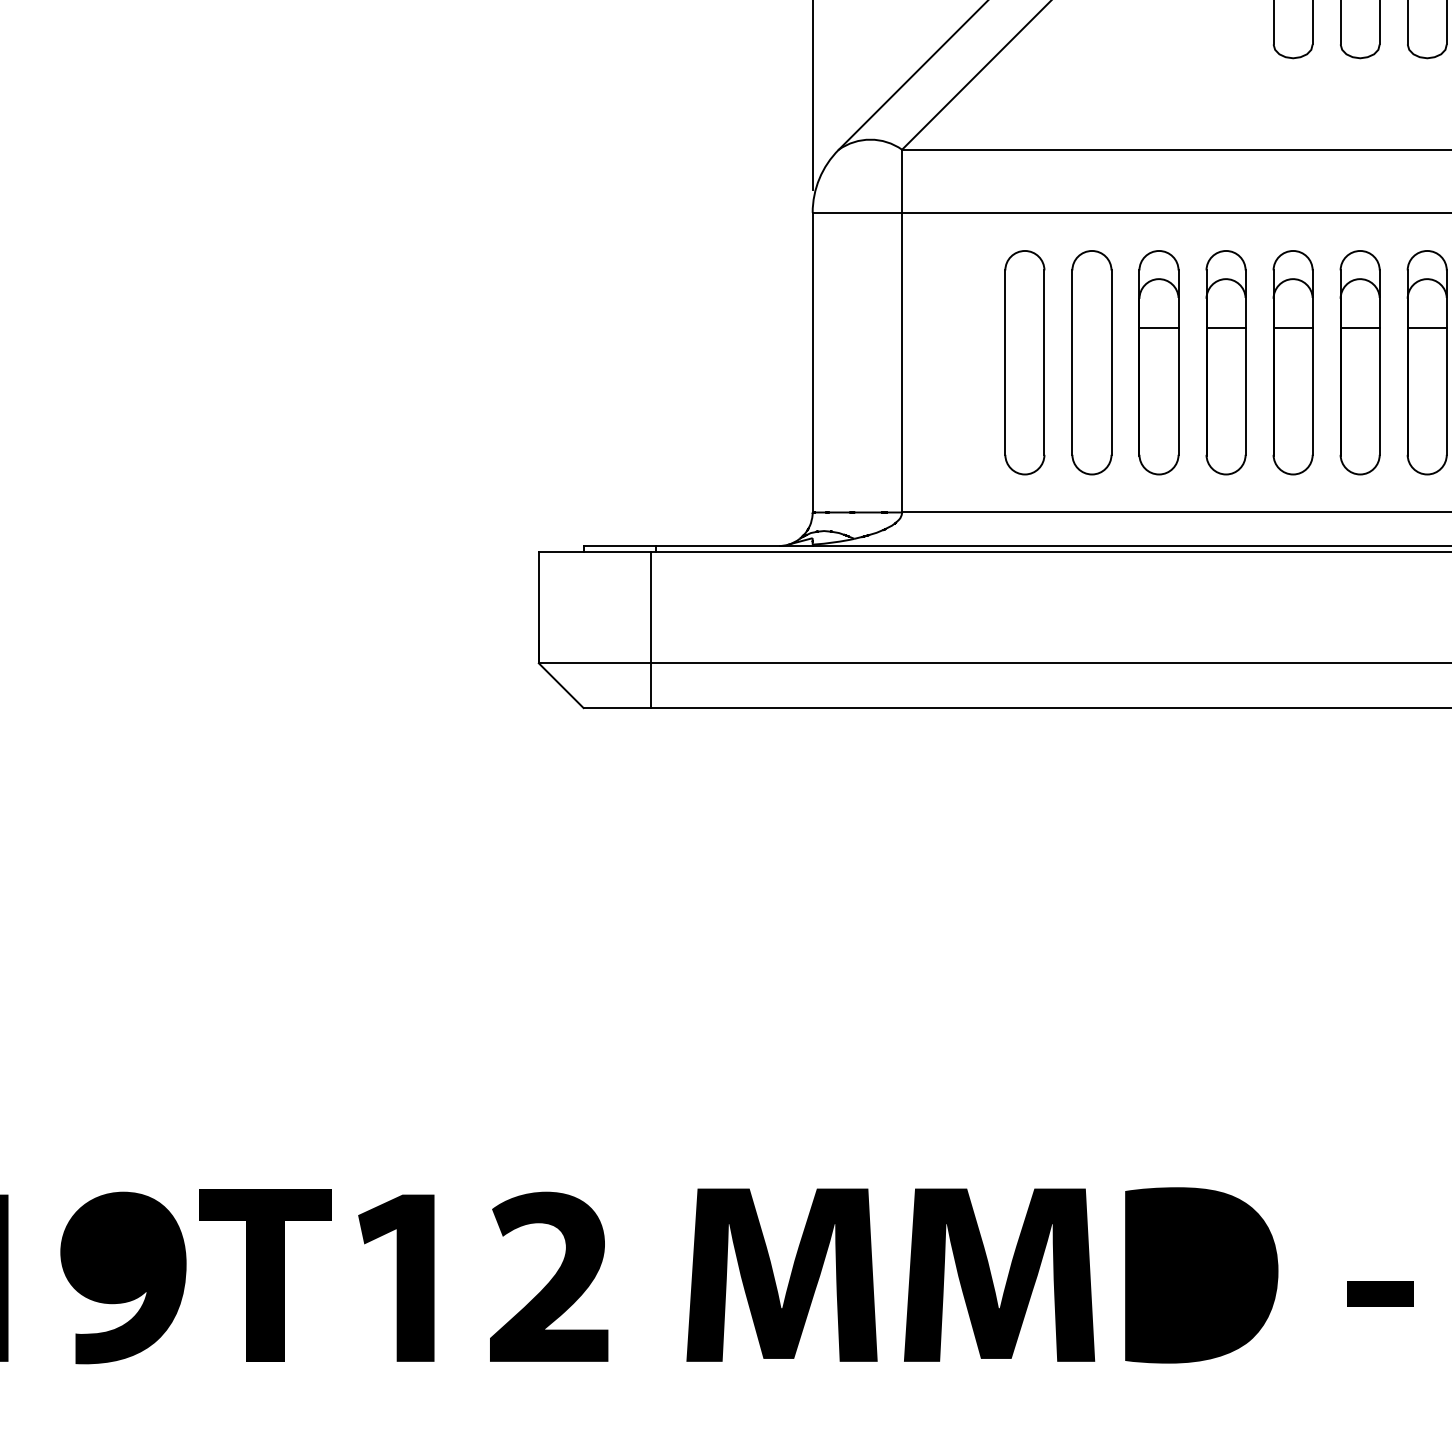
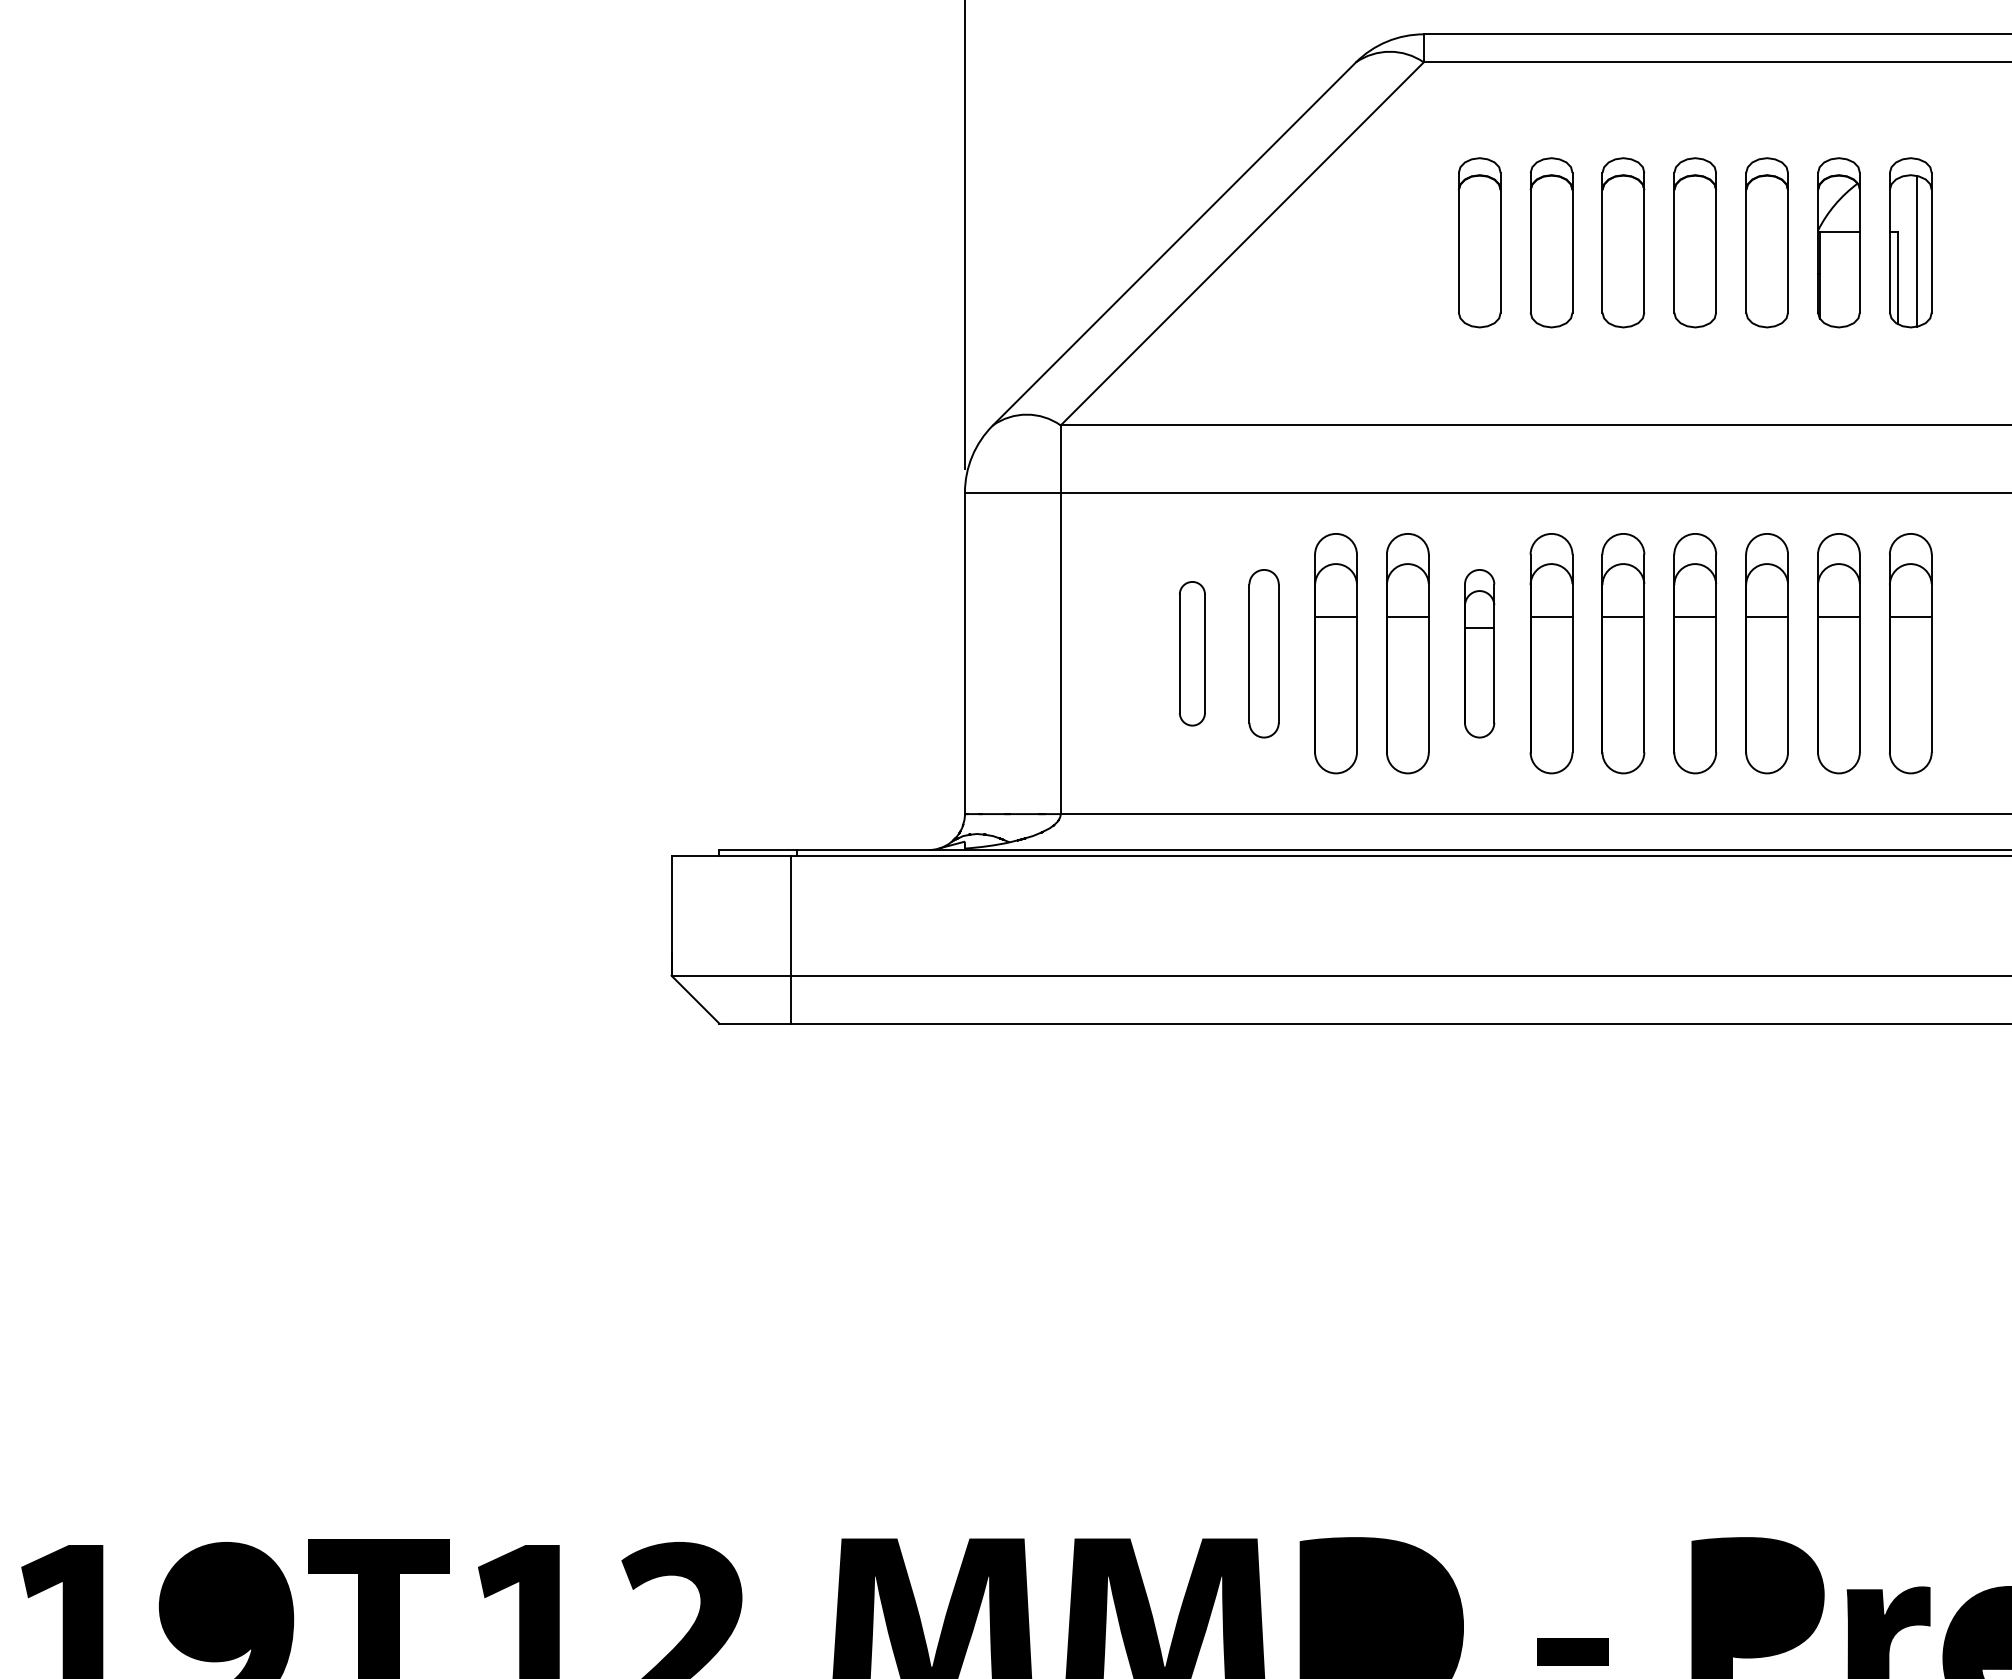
part: (1025, 362) -> (1192, 653), size x0.6
part: (1091, 362) -> (1263, 653), size x0.7
part: (1292, 362) -> (1479, 653), size x0.7

